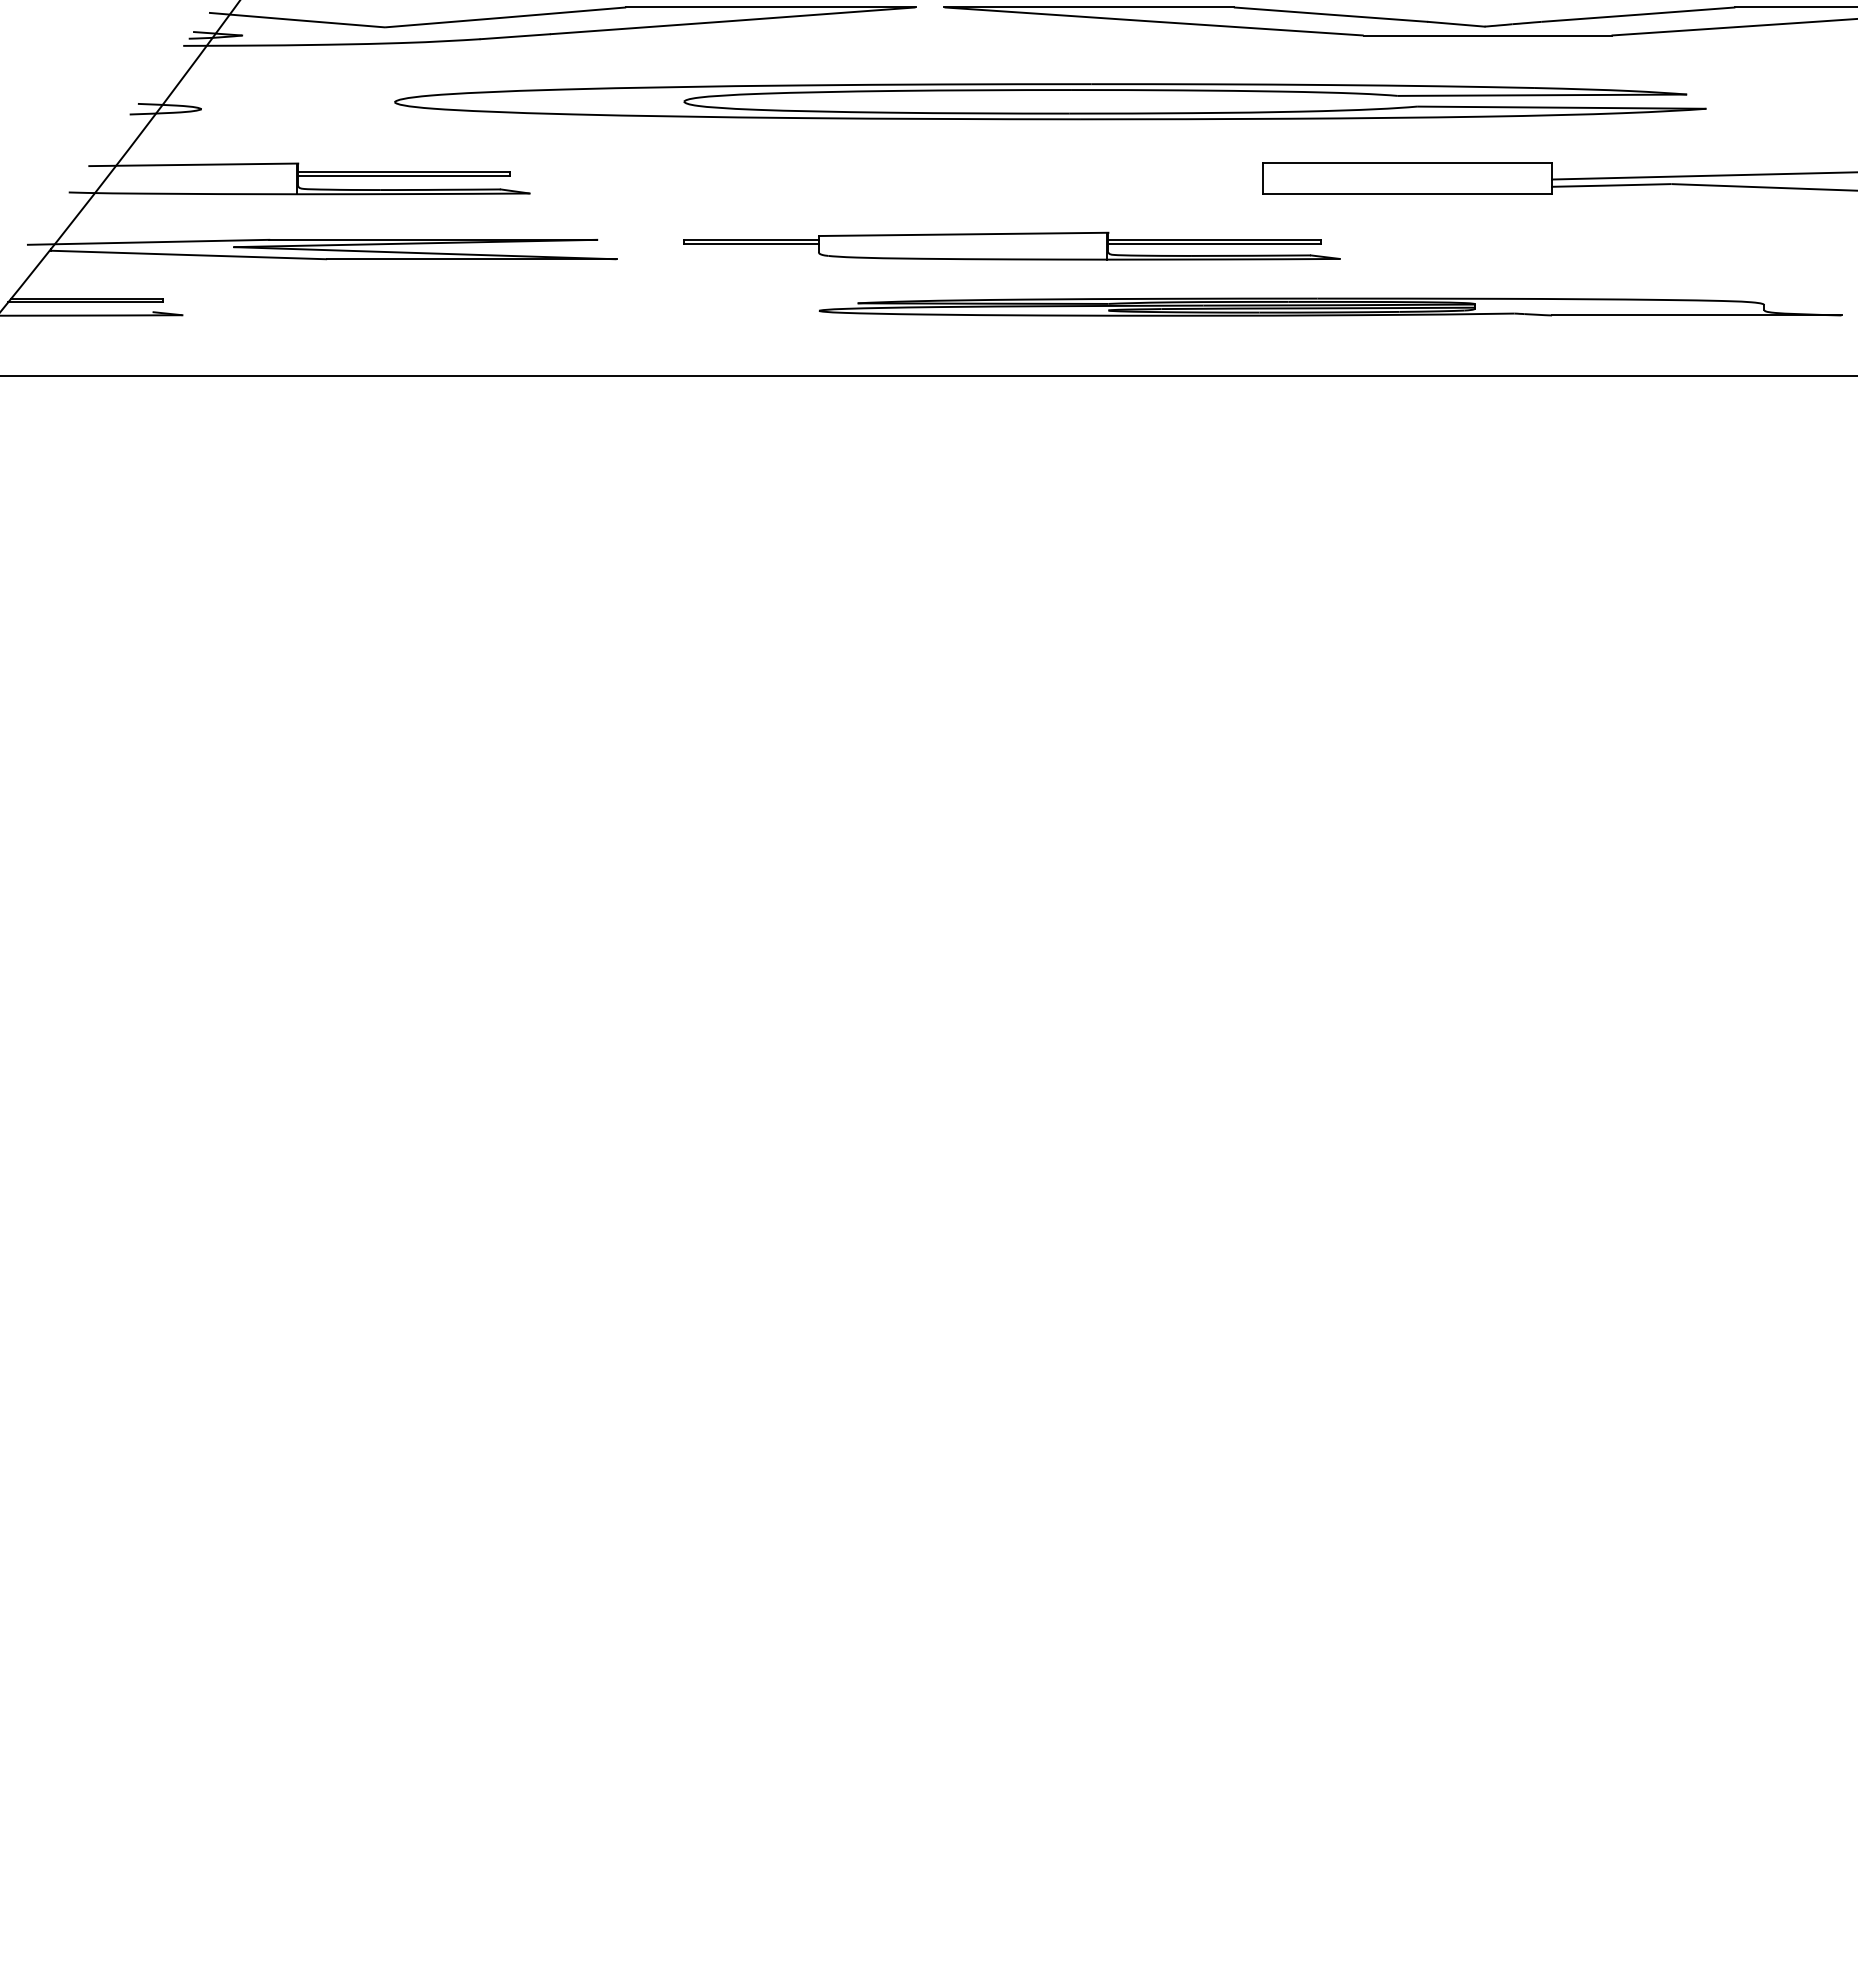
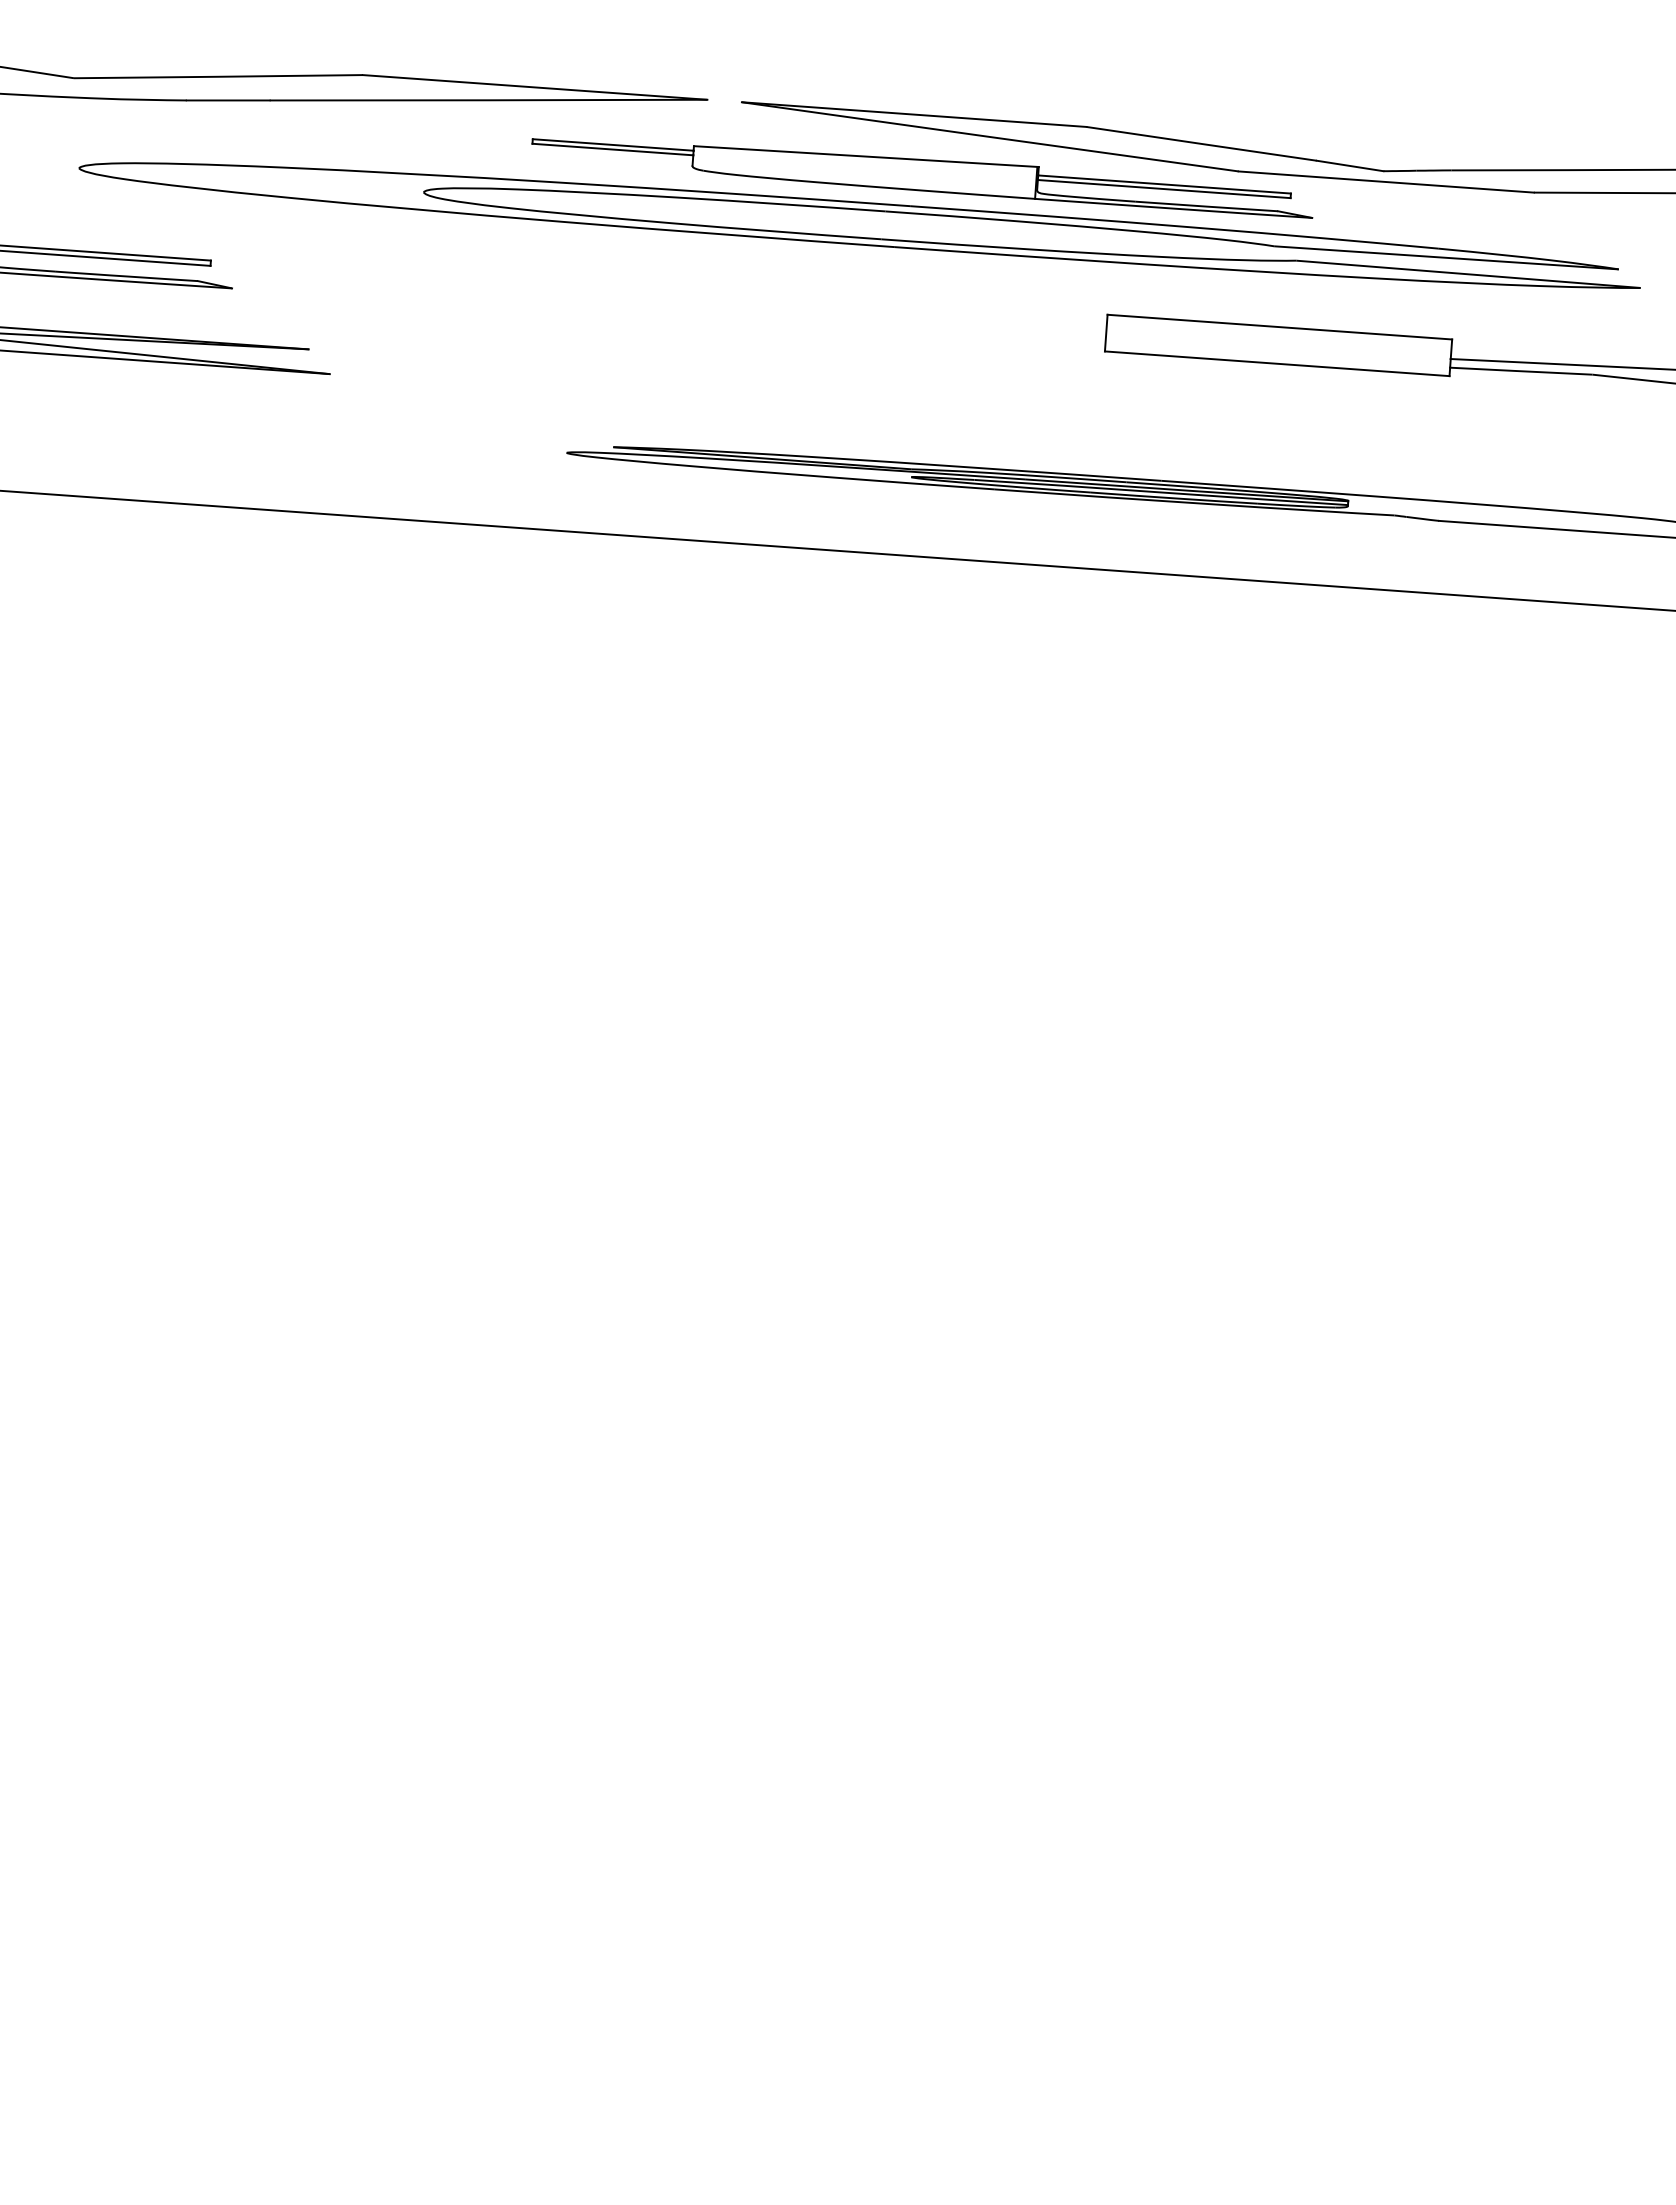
part: (1011, 245) -> (922, 173), moved

